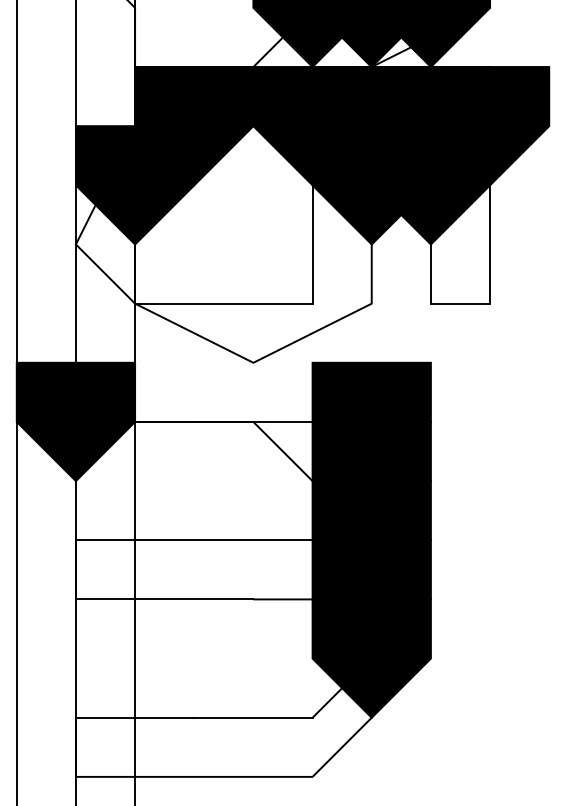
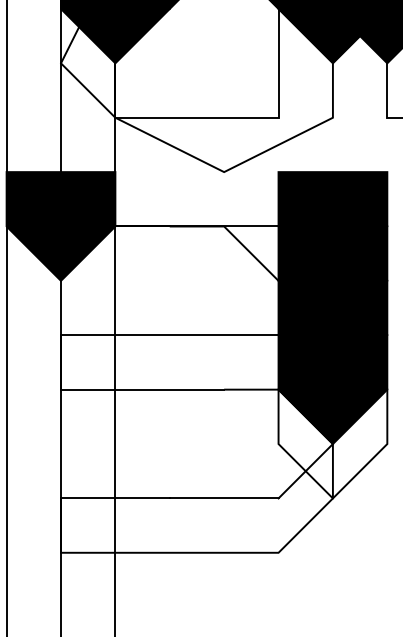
fill: (371, 658) -> (332, 443), removed

